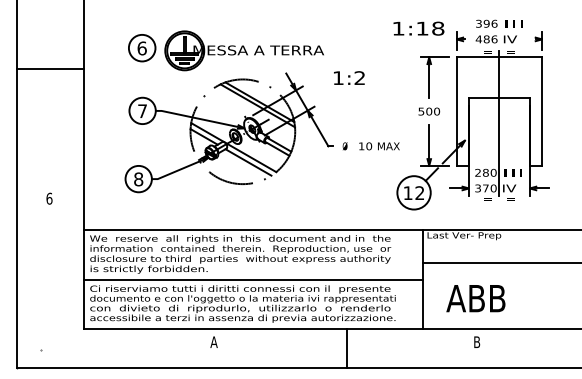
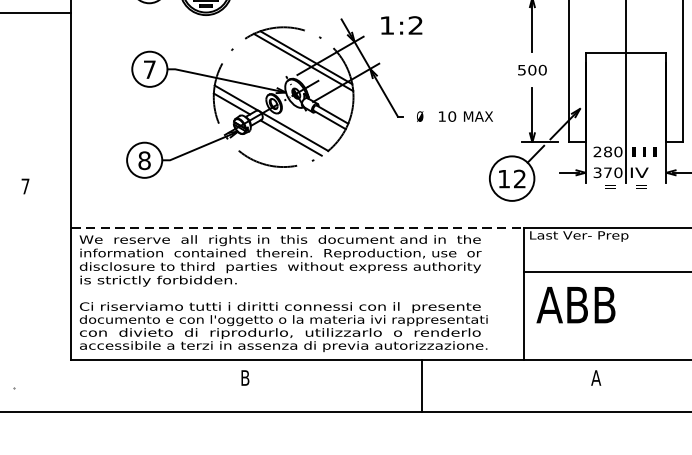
text: (349, 77) -> (401, 24), moved
text: (49, 198) -> (25, 186), 6 -> 7
line: (253, 229) -> (297, 227), solid -> dashed
line: (253, 279) -> (297, 294), removed
text: (475, 298) -> (575, 304), moved
text: (213, 341) -> (244, 377), A -> B
text: (476, 341) -> (595, 377), B -> A

